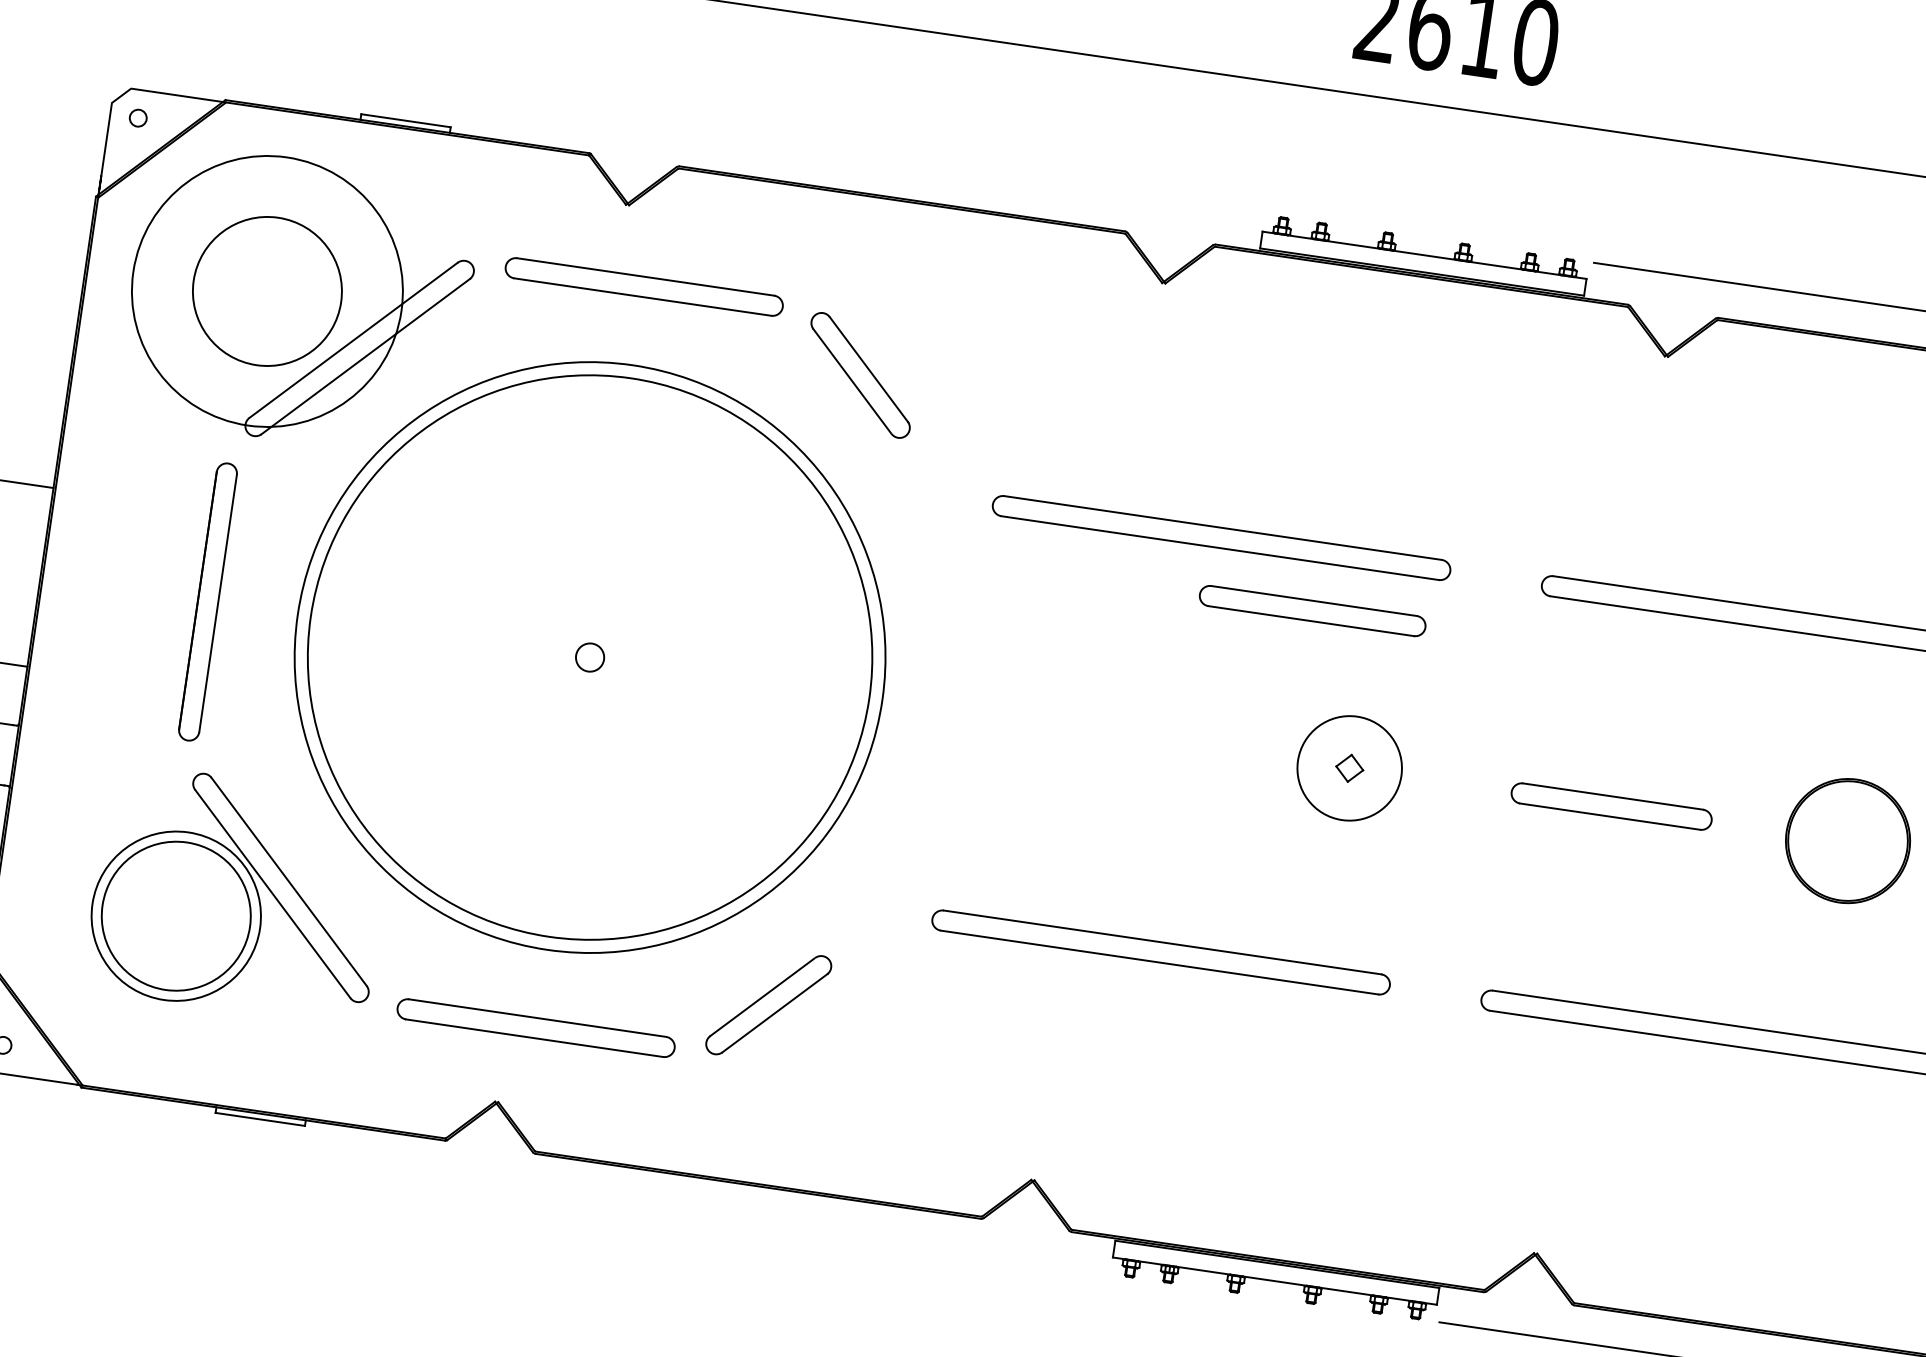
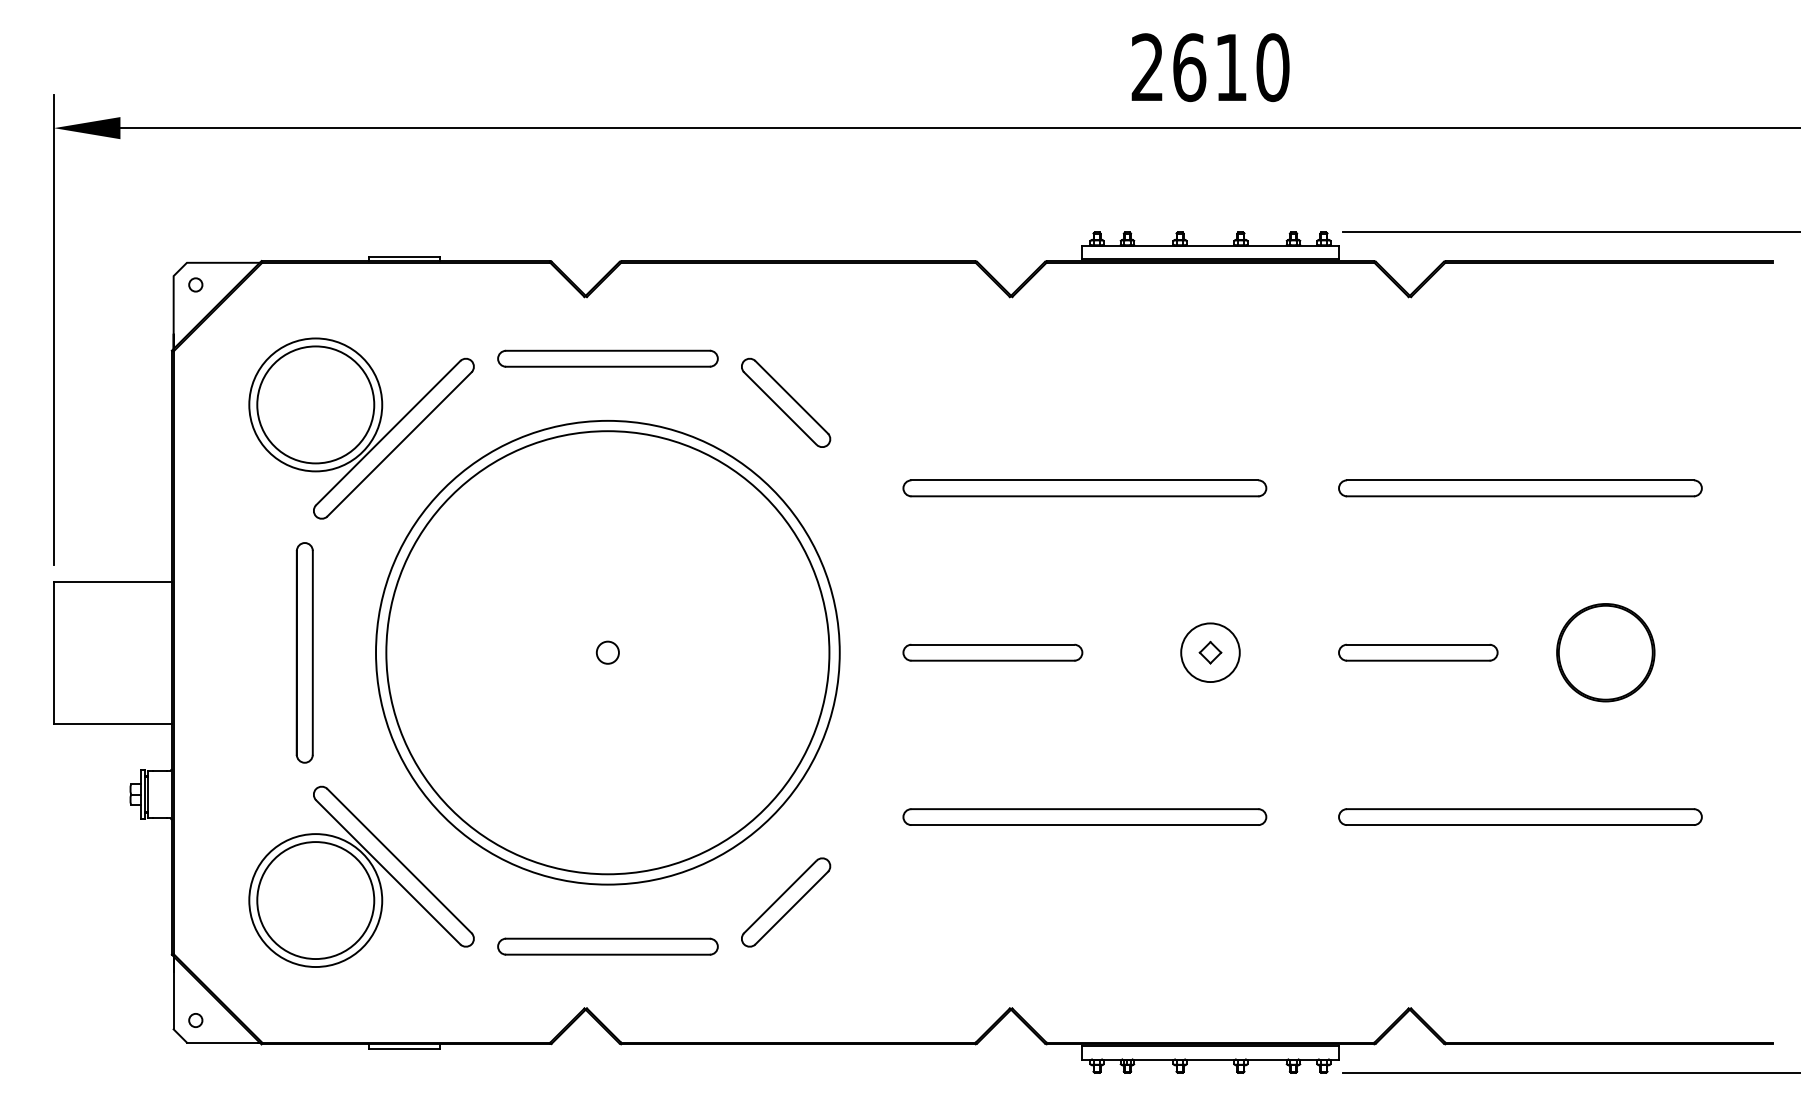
circle: (267, 290) -> (315, 404), size x0.62
part: (1312, 610) -> (992, 652), moved
circle: (1349, 768) -> (1210, 652), size x0.71

